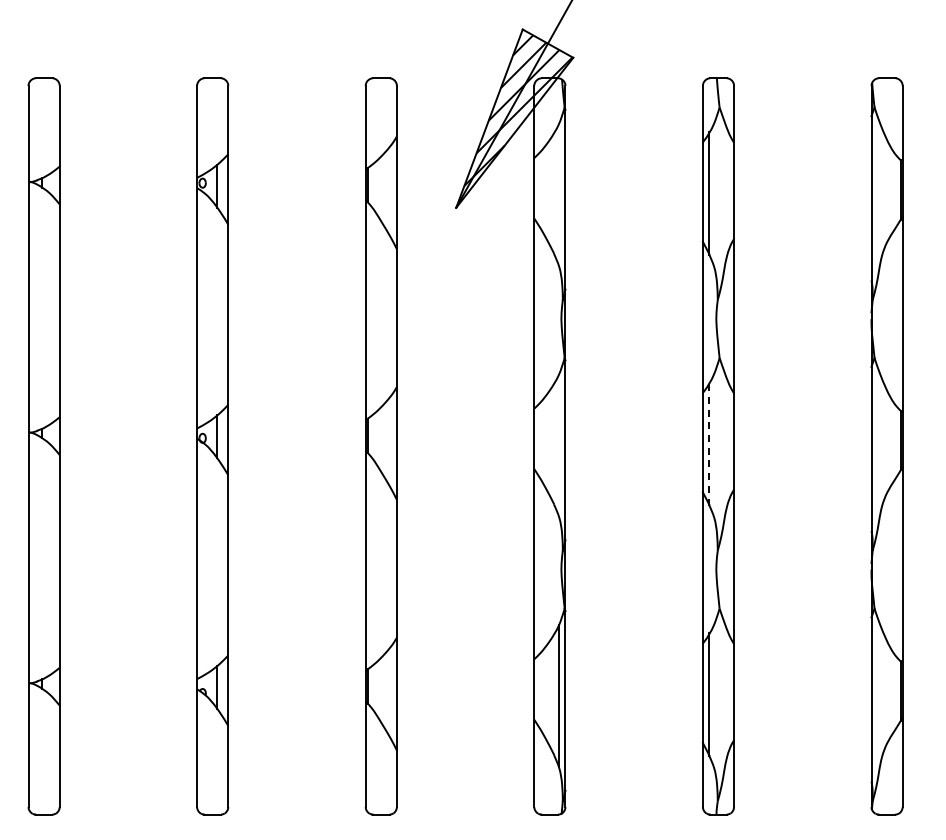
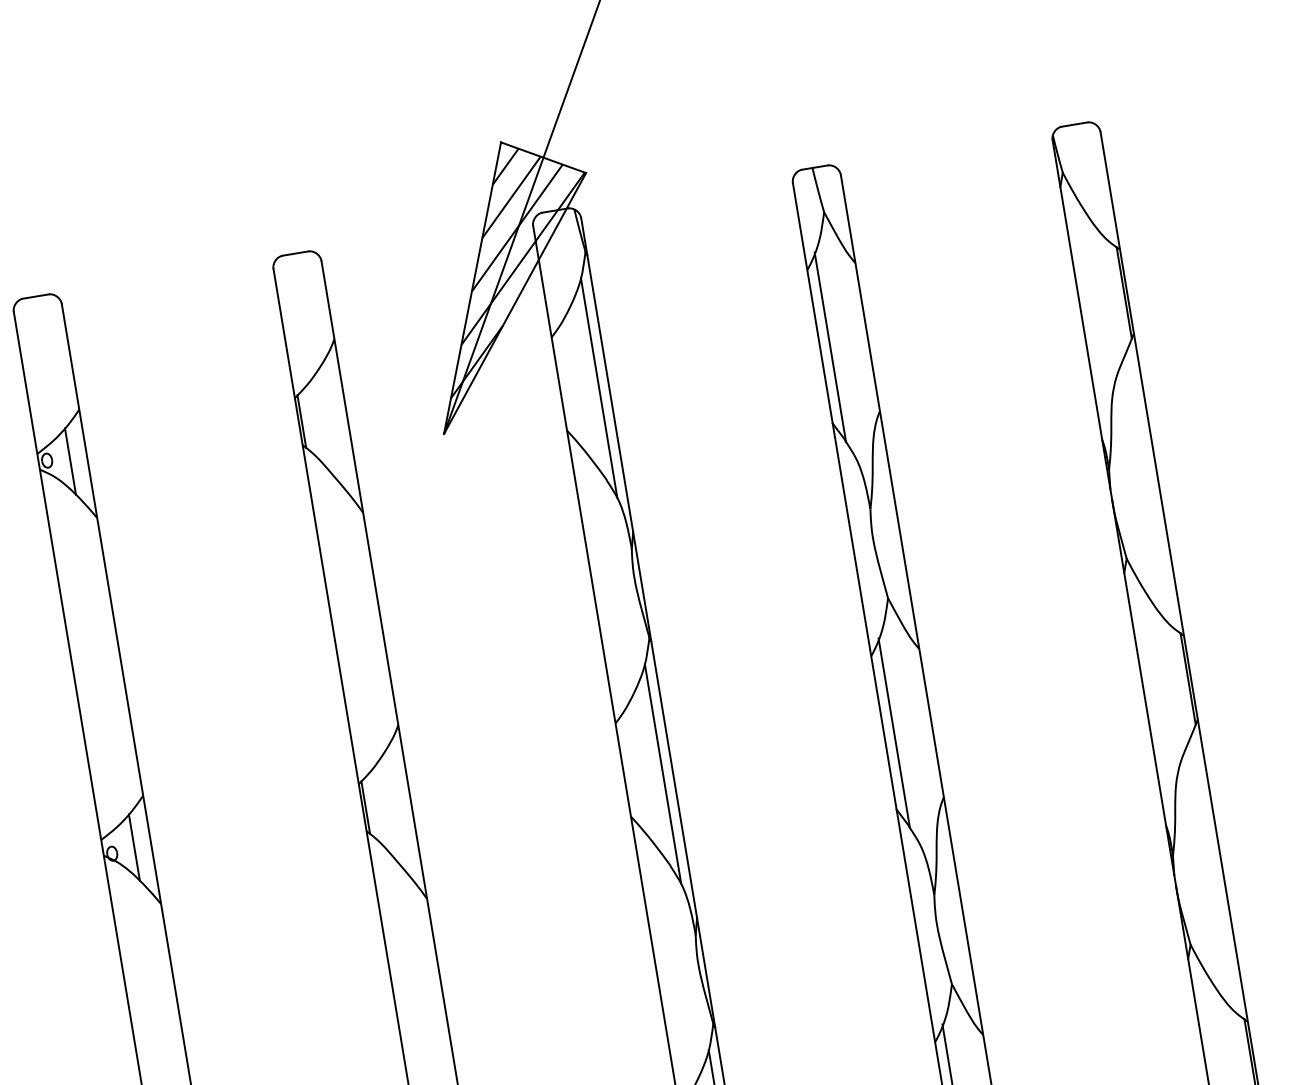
line: (559, 194) -> (599, 387), added
line: (709, 444) -> (894, 733), dashed -> solid
line: (559, 445) -> (663, 773), added

